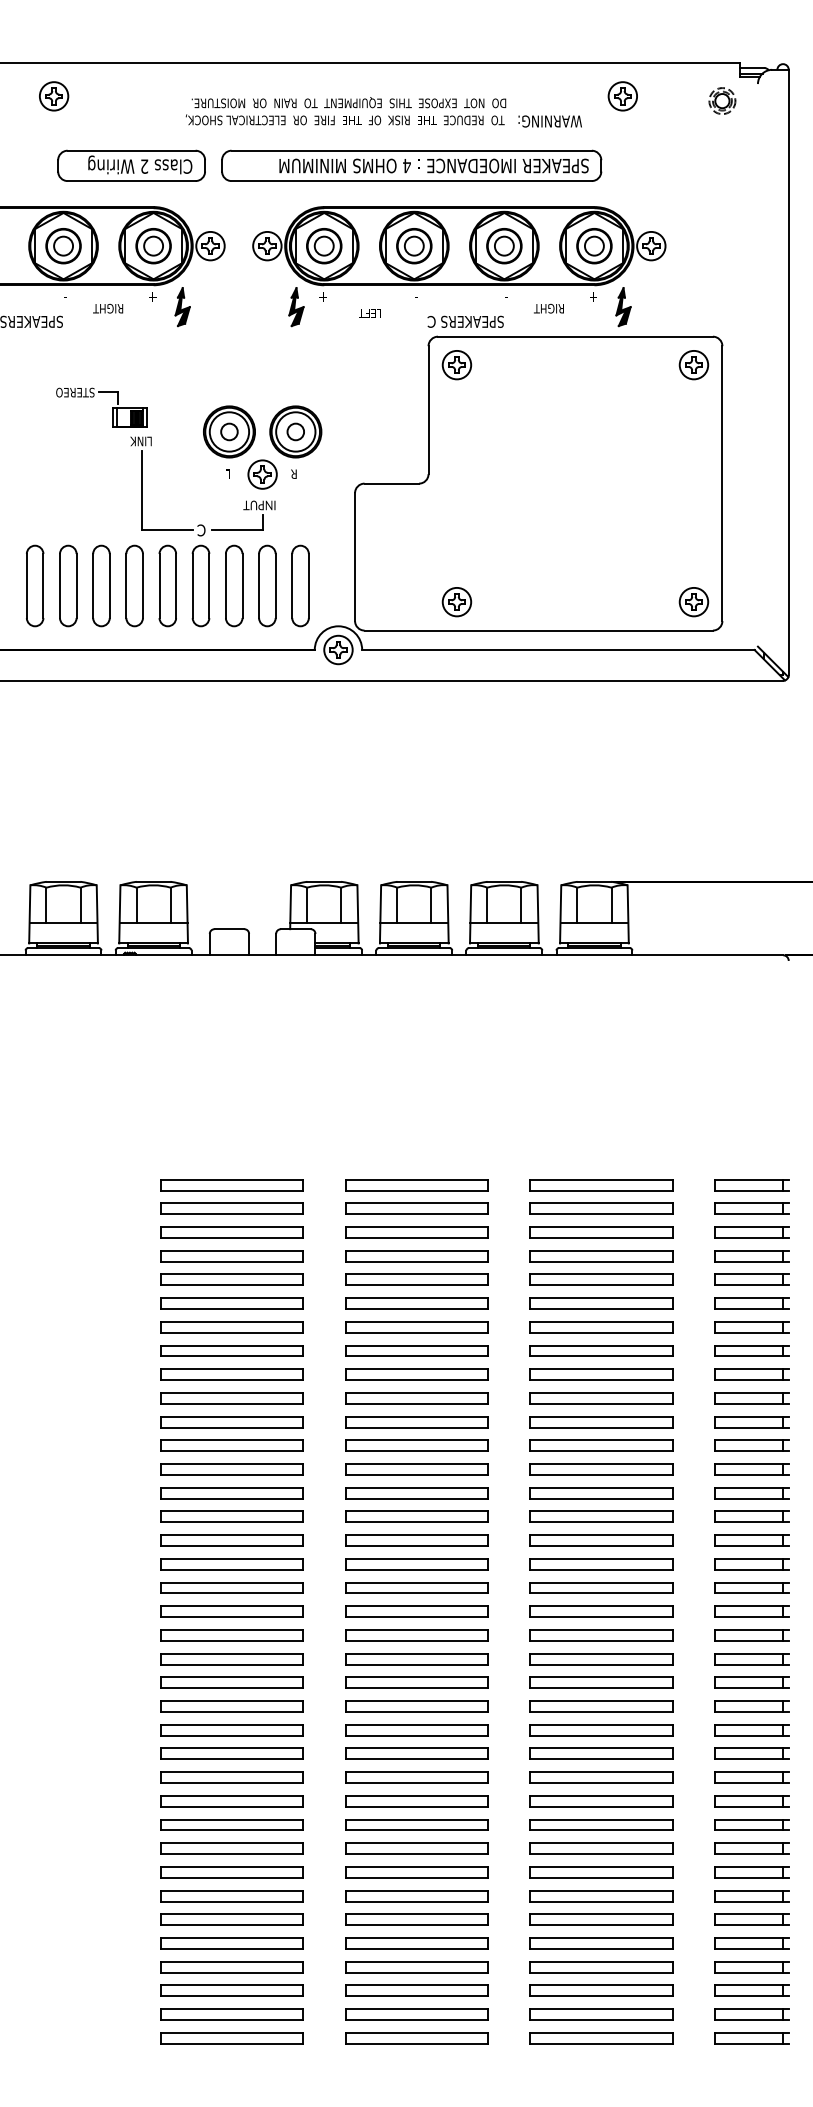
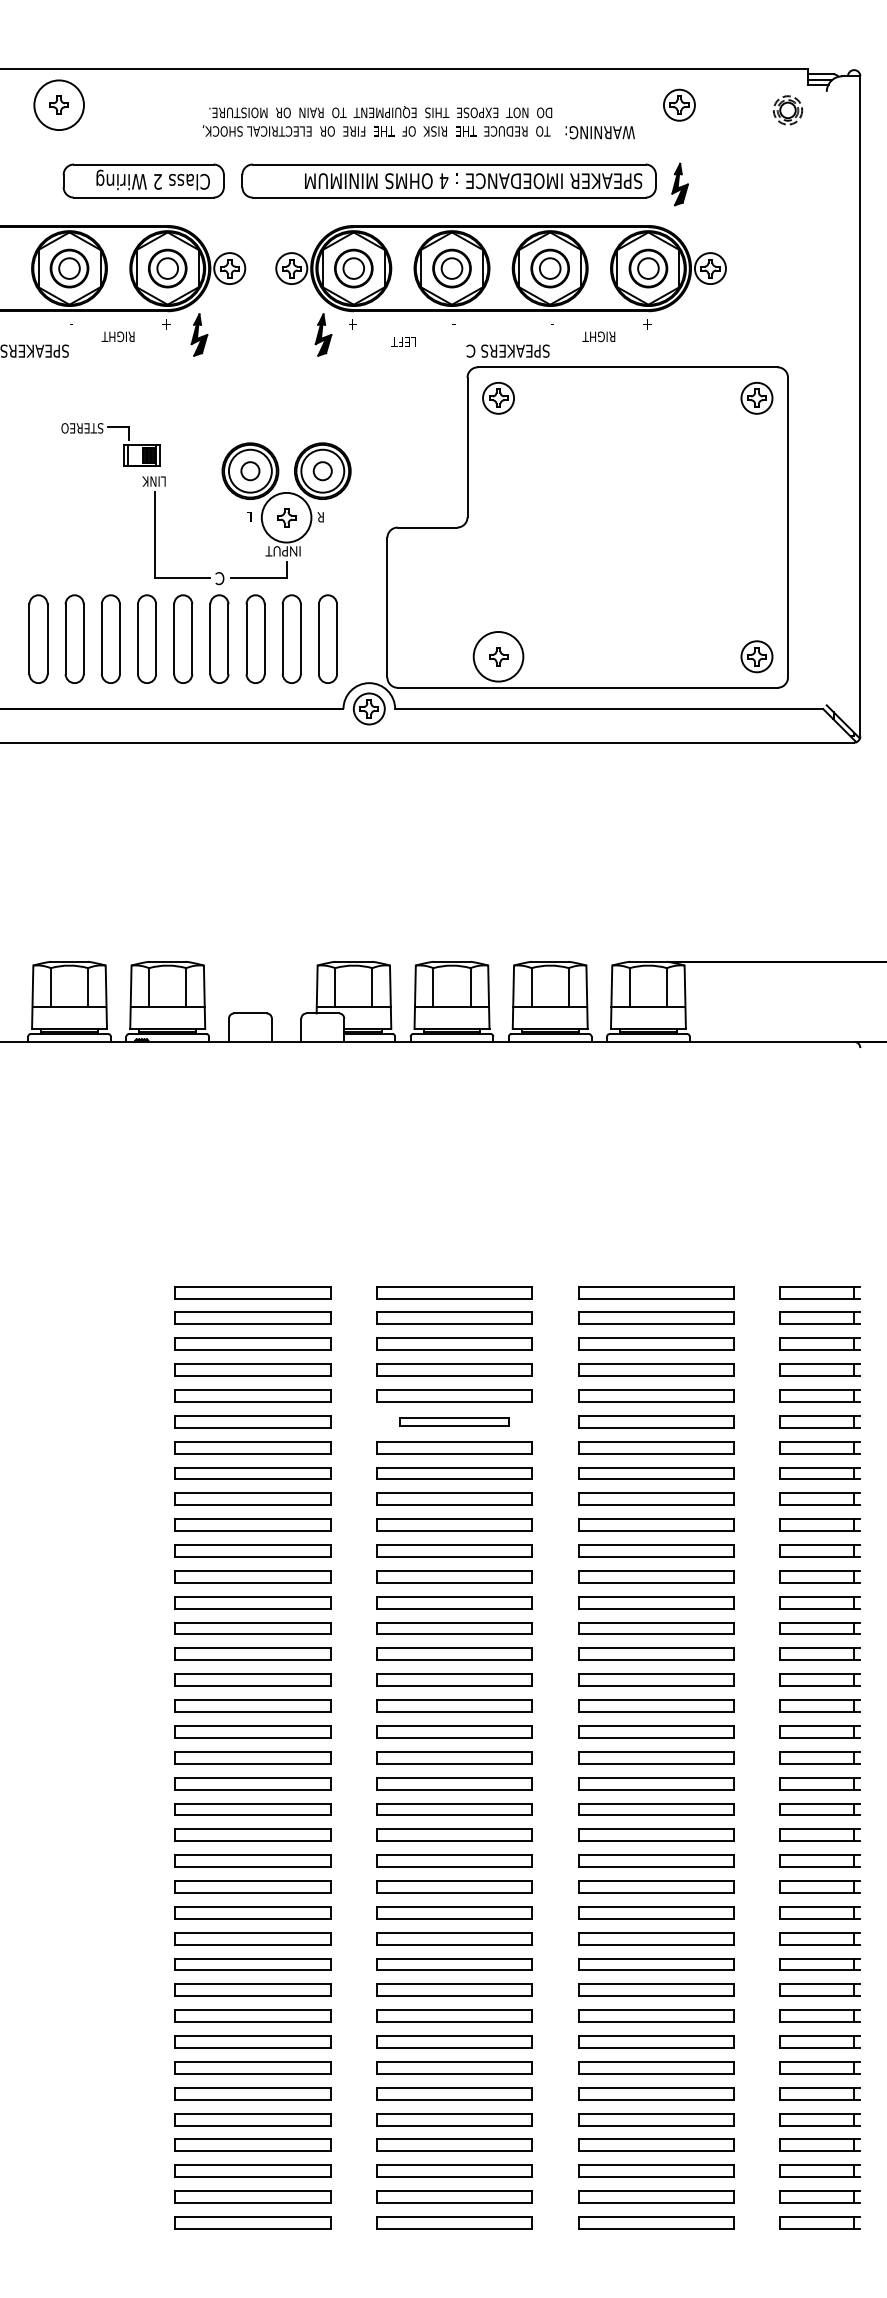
circle: (53, 96) -> (58, 105), size x1.6
part: (623, 307) -> (680, 184), moved
circle: (262, 474) -> (286, 517), size x1.6
circle: (456, 601) -> (498, 656), size x1.6
part: (416, 1303) -> (454, 1421), size x0.7

